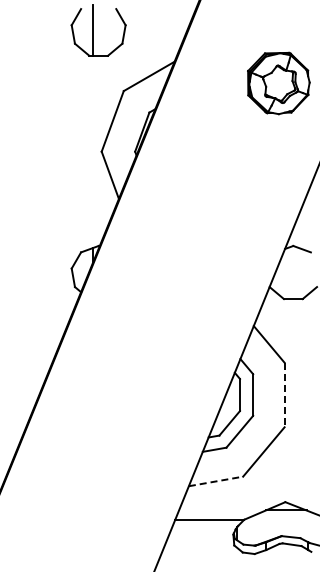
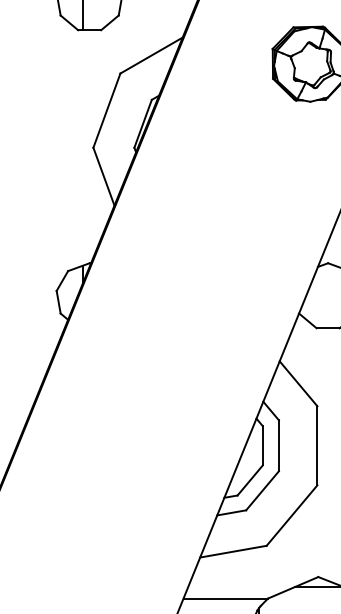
line: (284, 395) -> (317, 446), dashed -> solid
line: (216, 481) -> (234, 551), dashed -> solid

